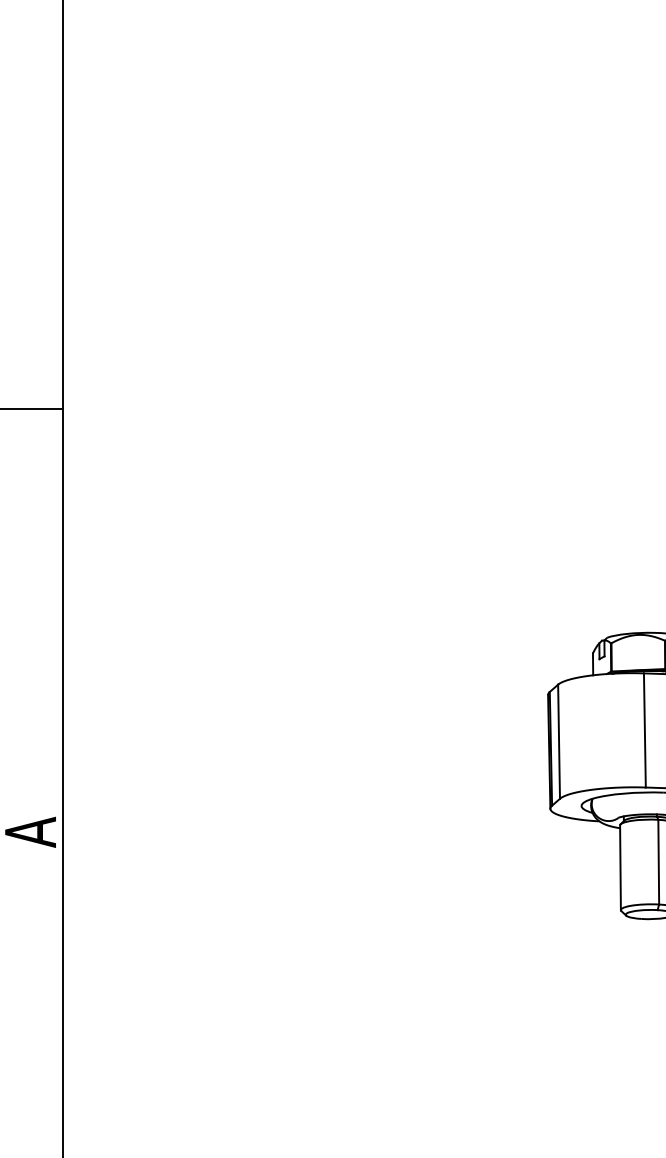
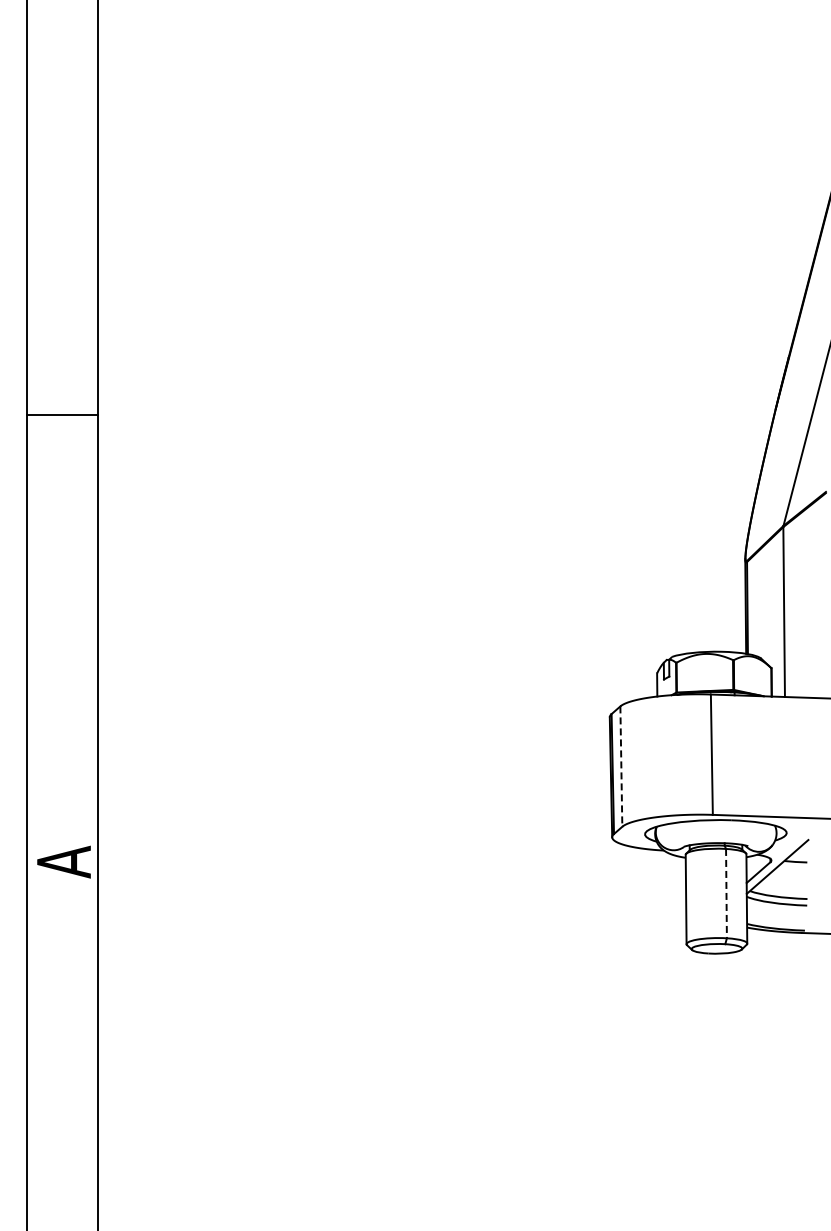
line: (559, 742) -> (621, 767), solid -> dashed
line: (658, 862) -> (726, 893), solid -> dashed

